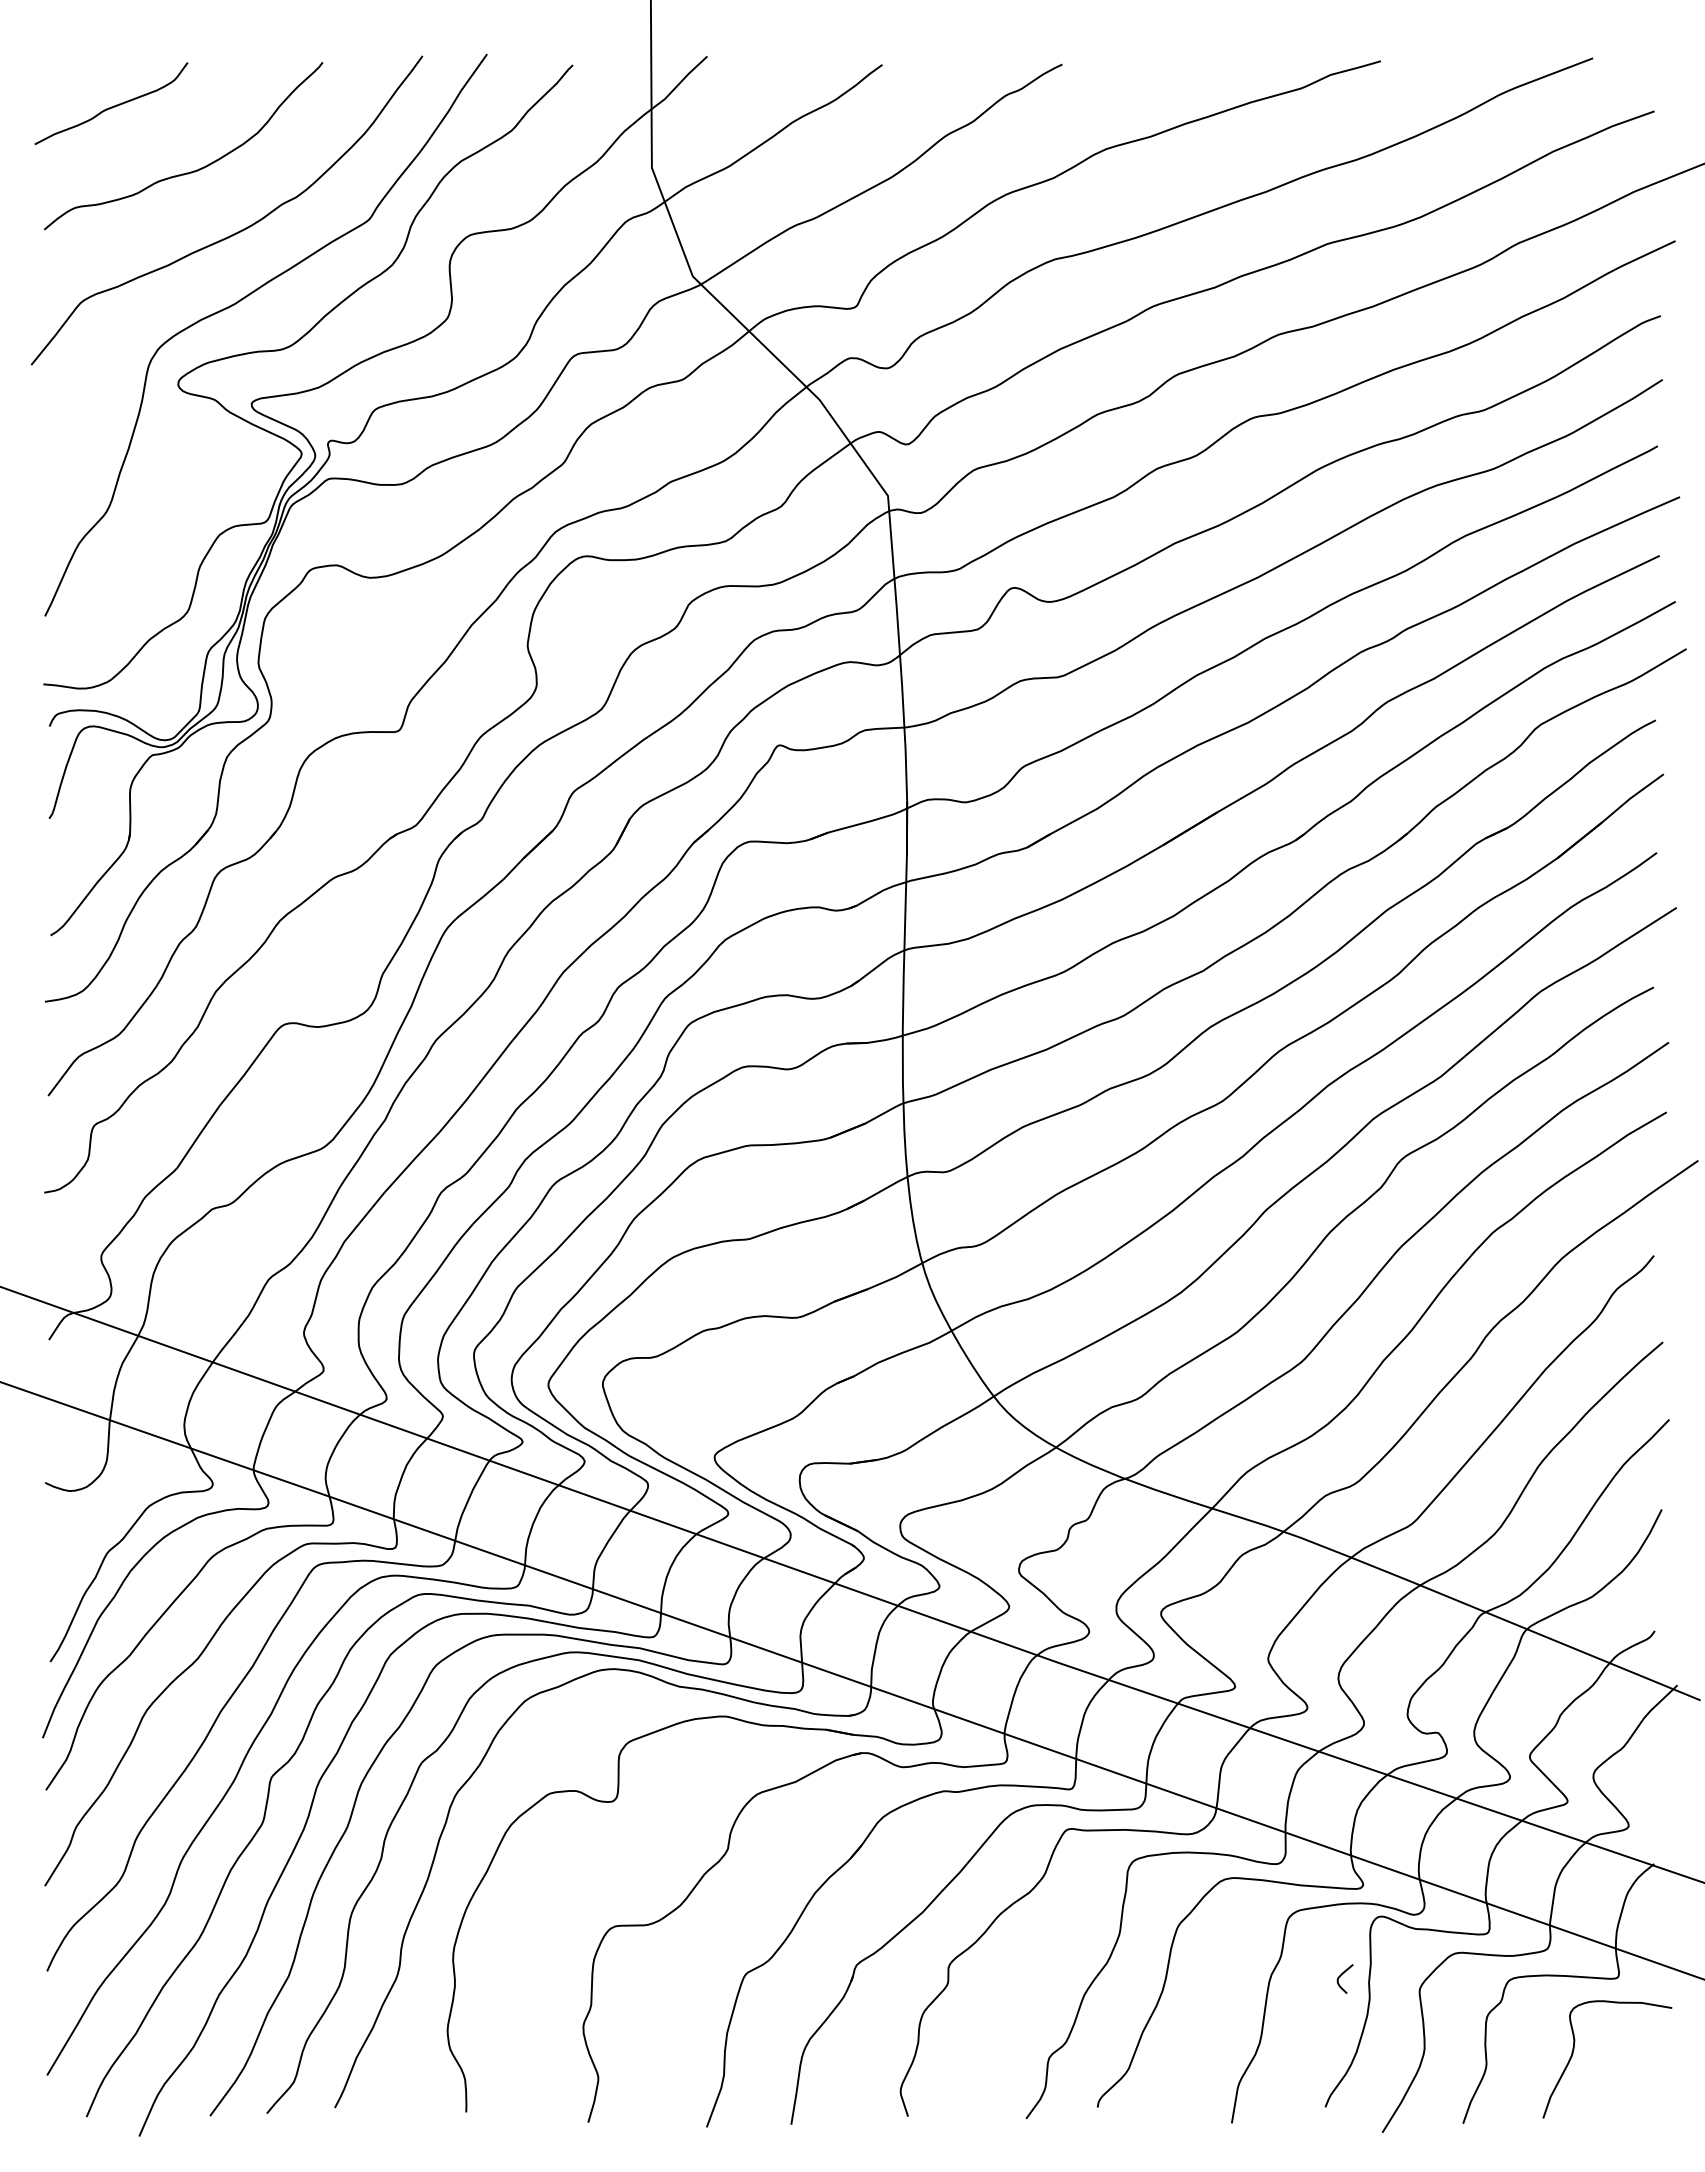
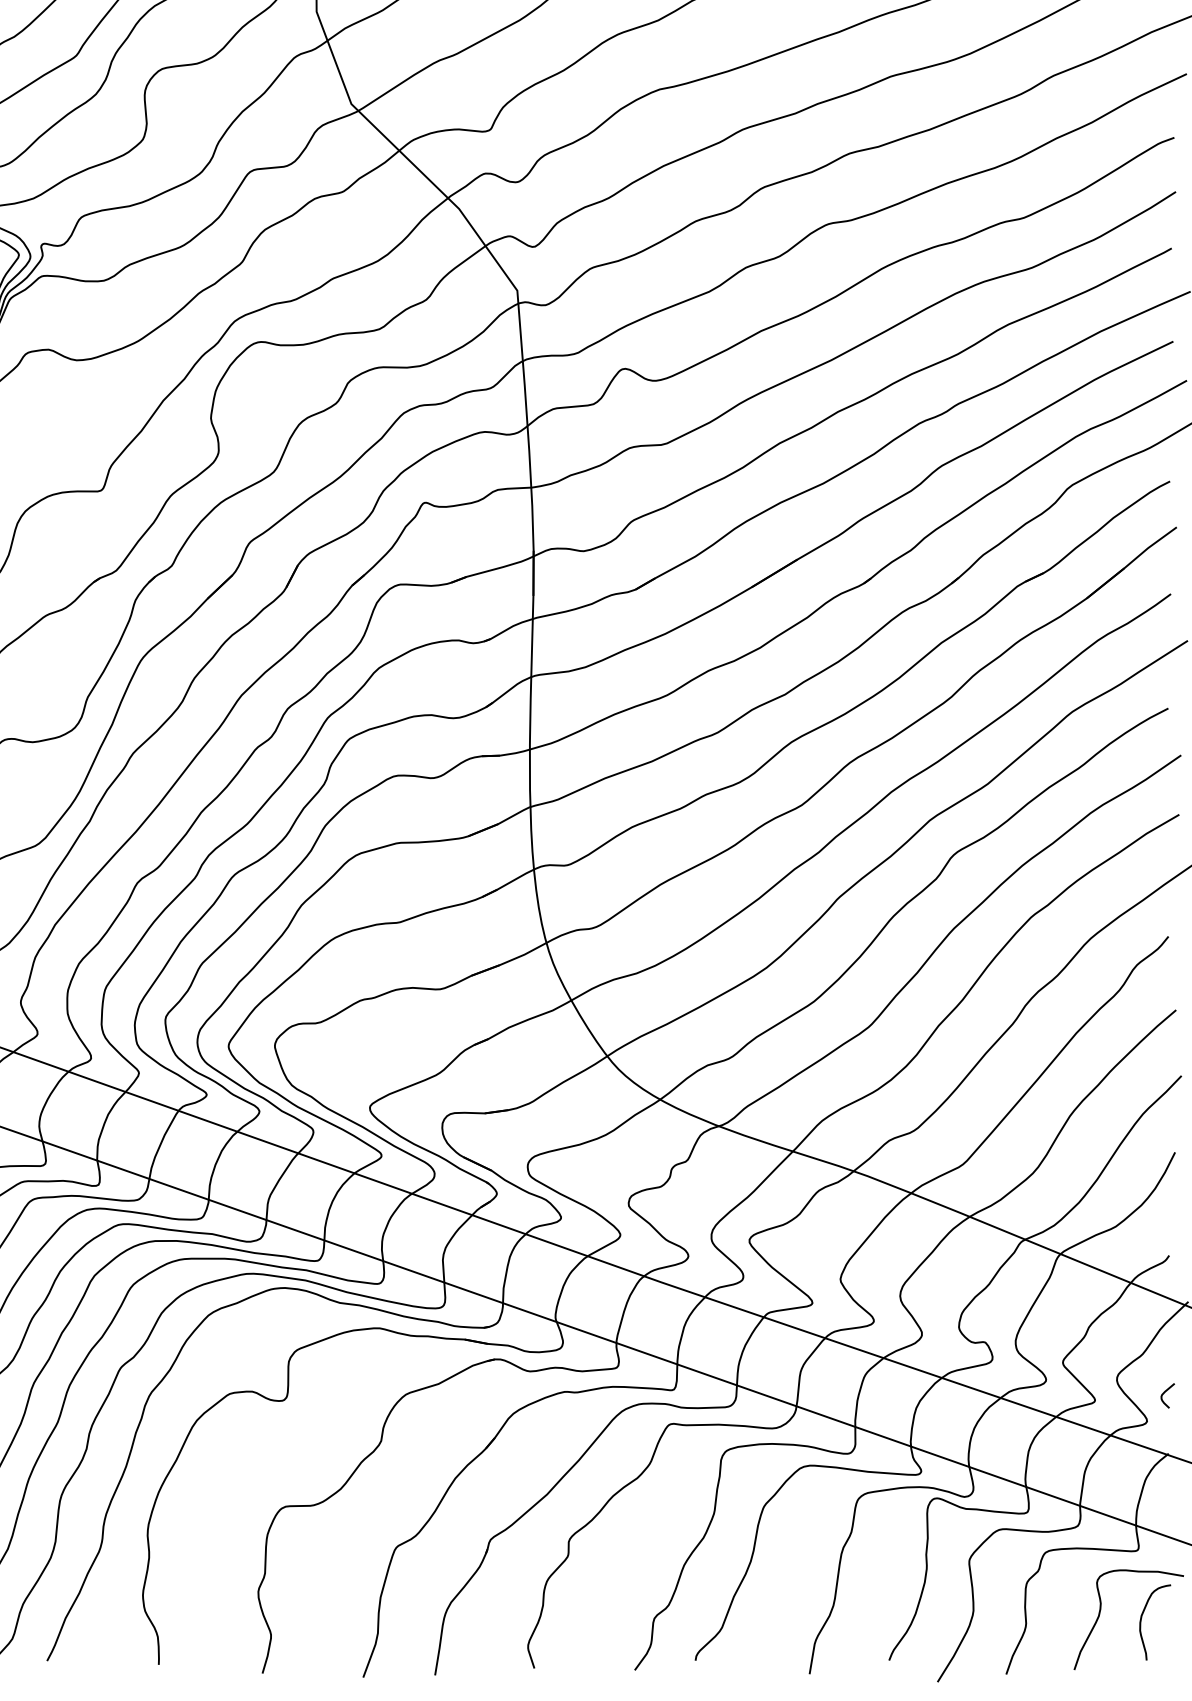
curve: (1341, 1976) -> (1164, 1393), moved
curve: (1622, 2060) -> (1141, 1620), added

